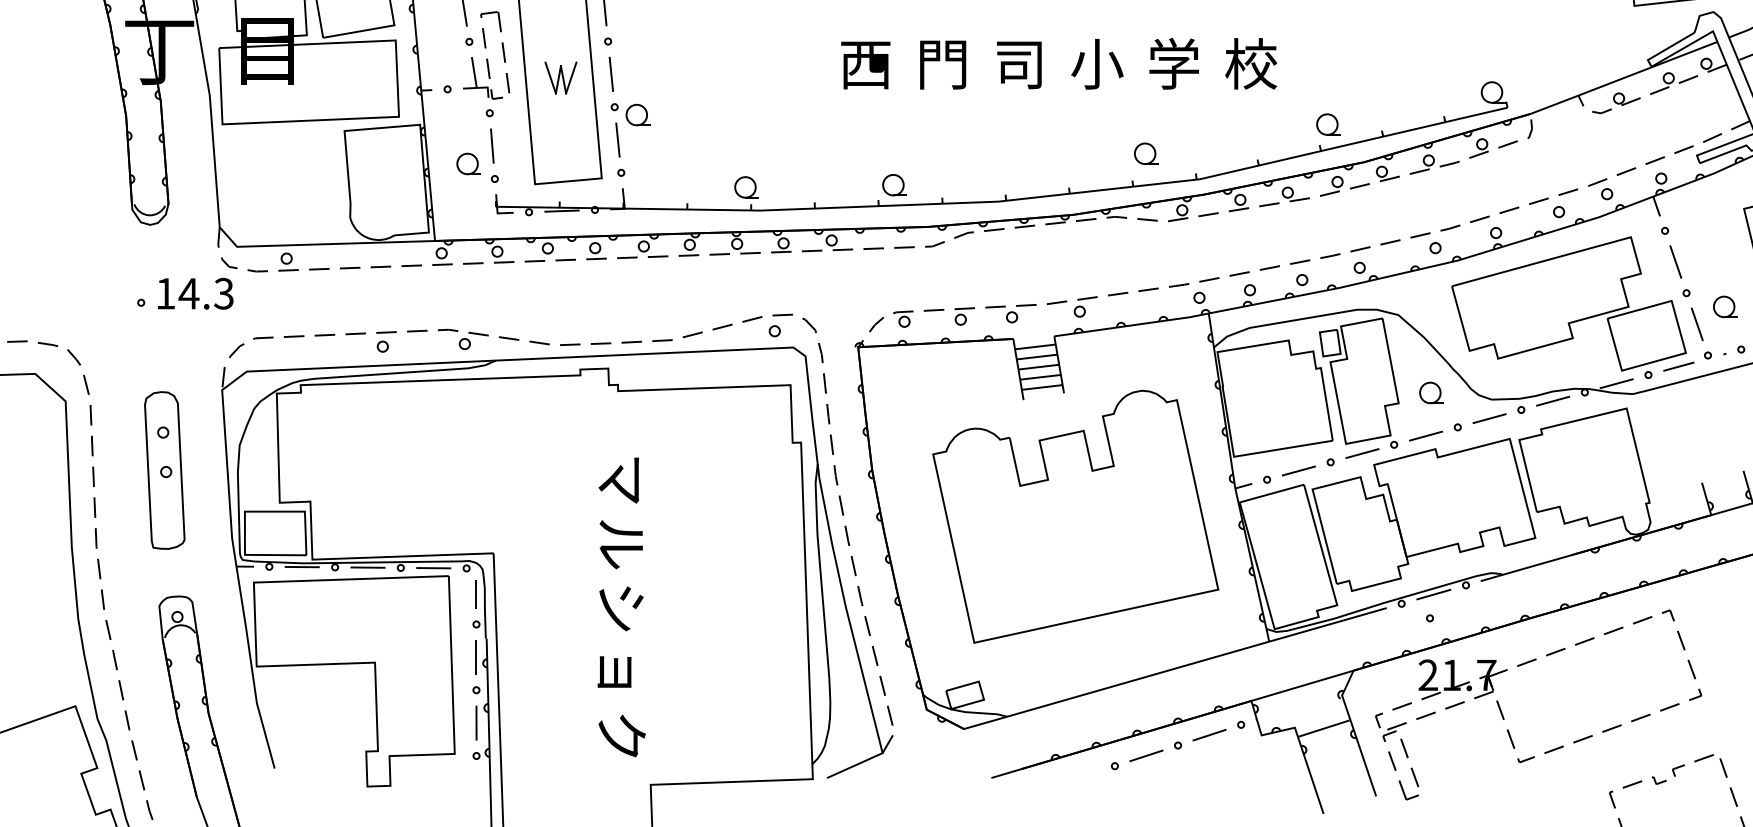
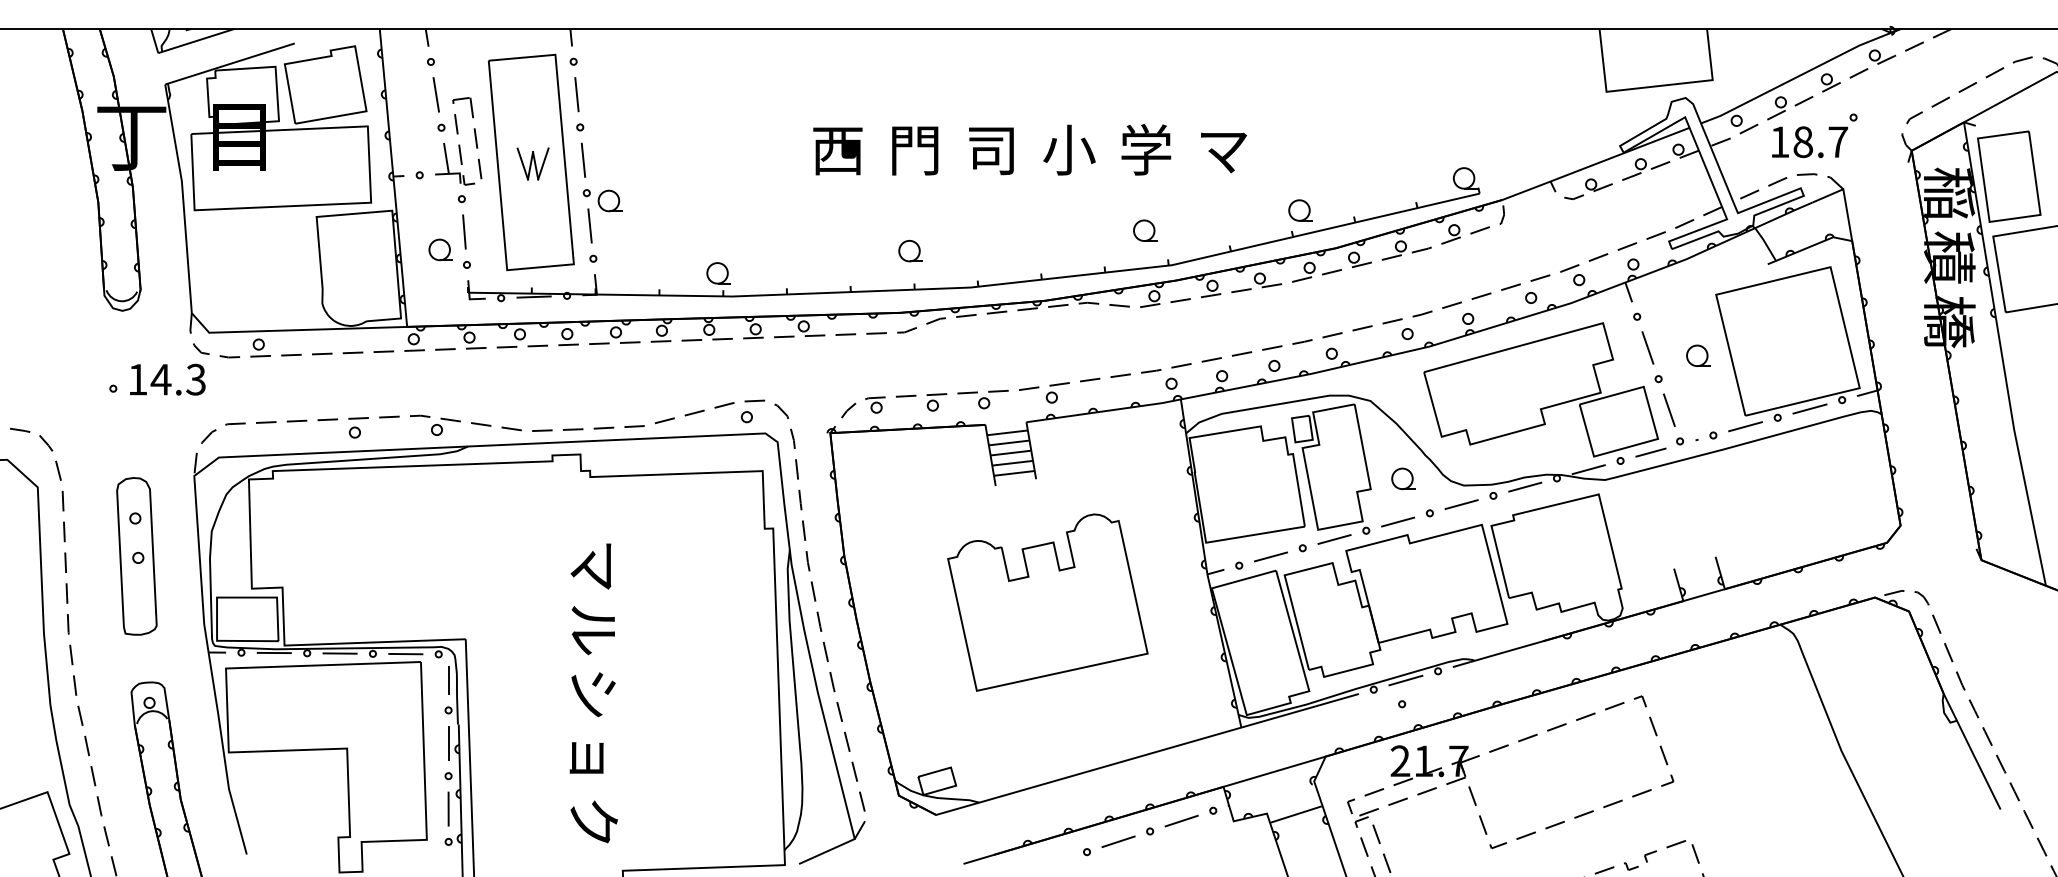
text: (1251, 63) -> (1223, 149), 校 -> マ
part: (1146, 153) -> (1145, 230), moved
part: (894, 185) -> (910, 251), moved
part: (1725, 306) -> (1698, 355), moved
part: (1075, 516) -> (1047, 602), size x0.7

